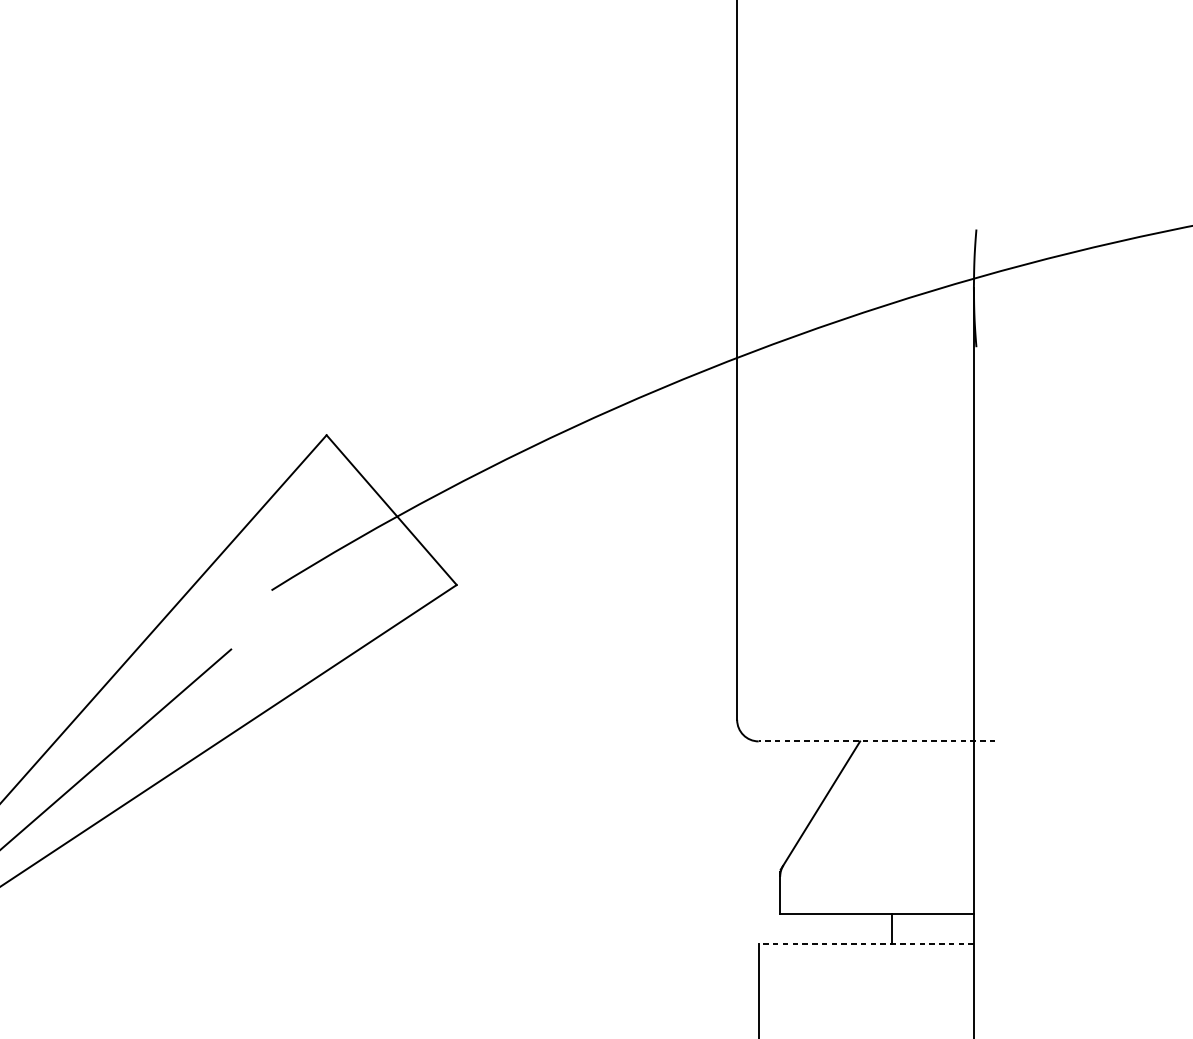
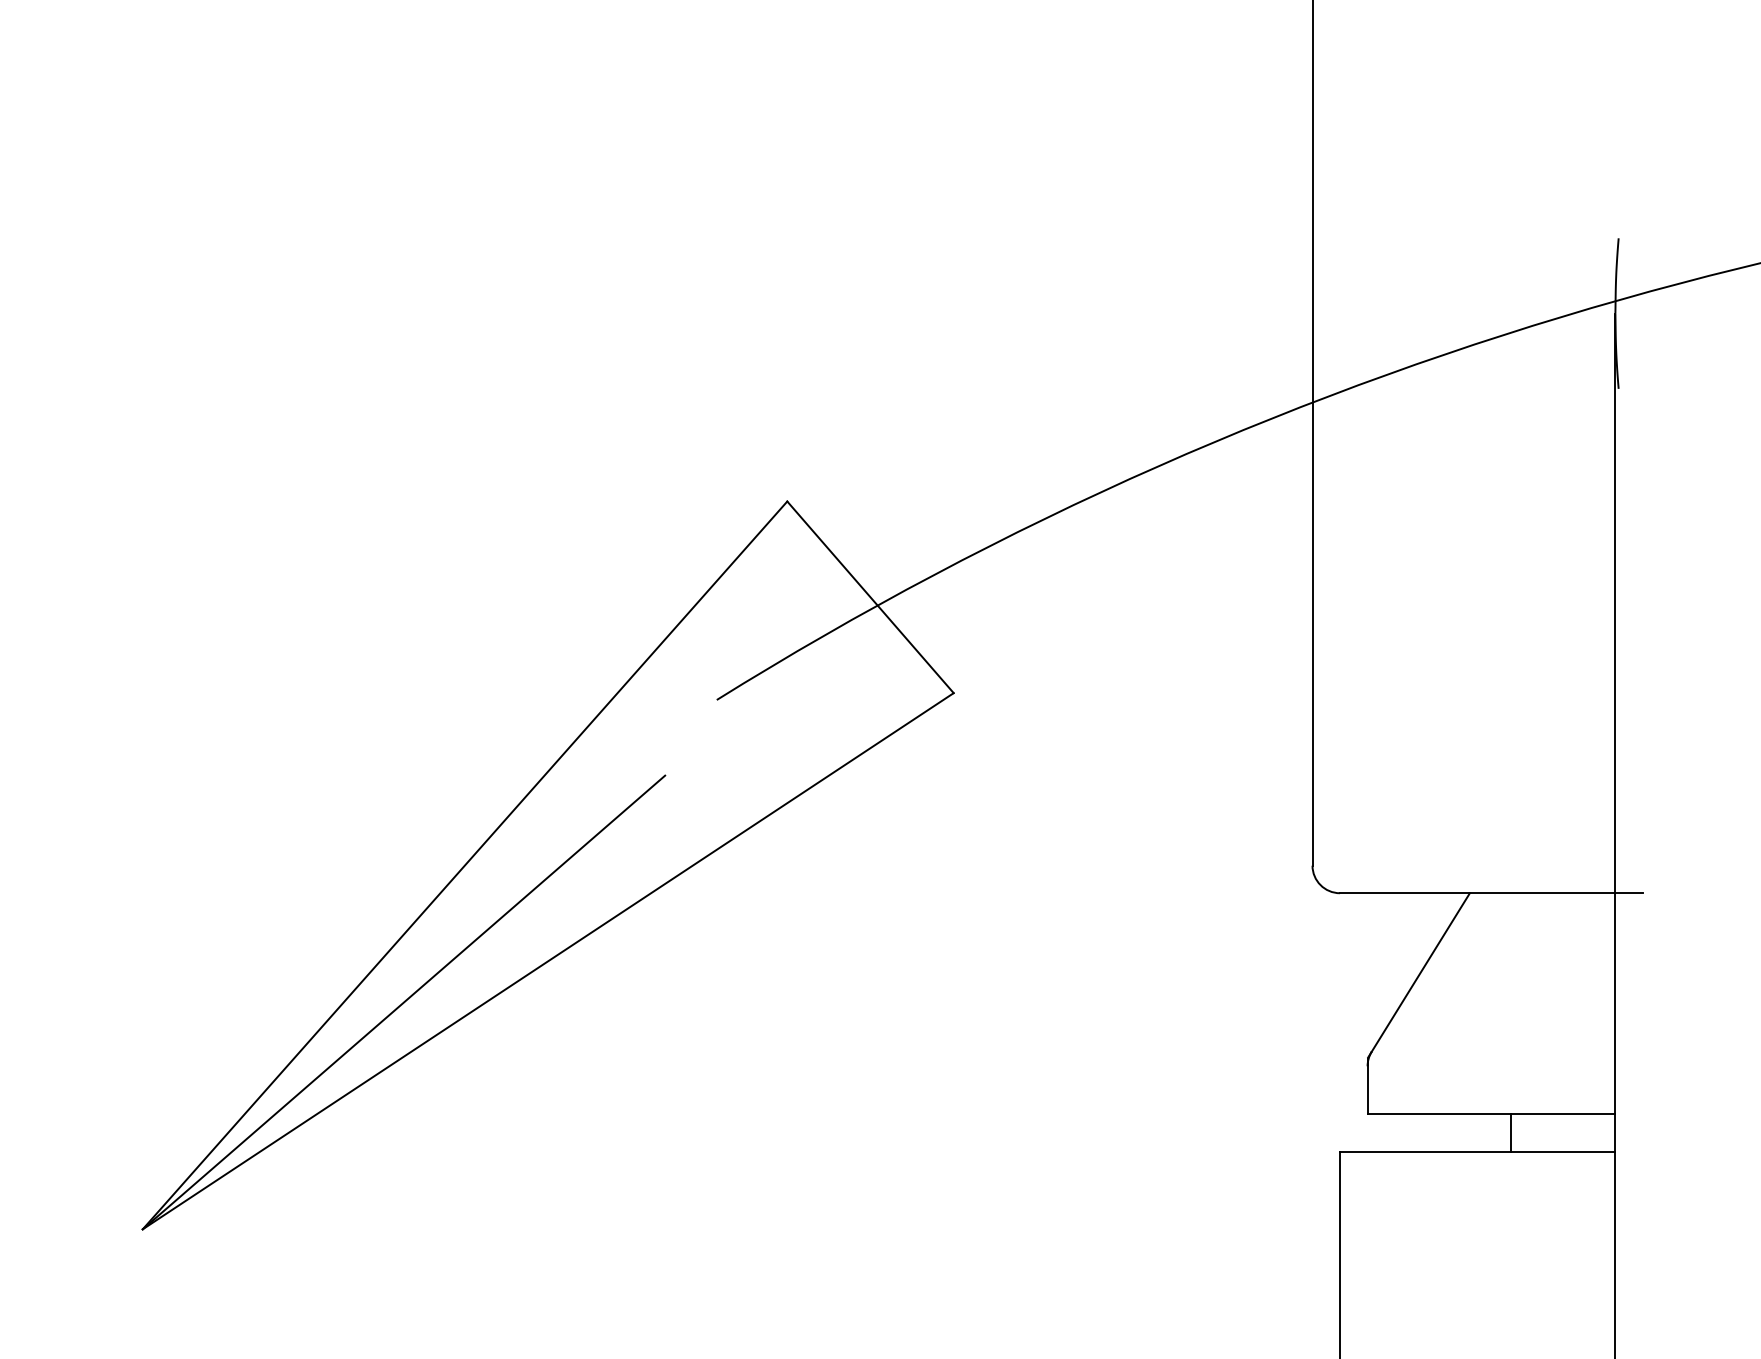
line: (877, 741) -> (1491, 893), dashed -> solid
line: (866, 944) -> (1477, 1152), dashed -> solid

